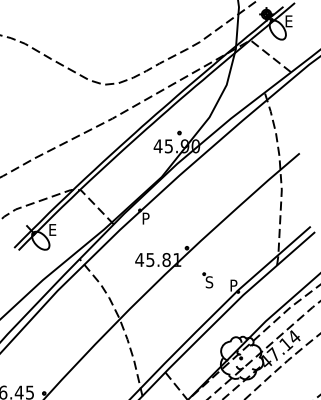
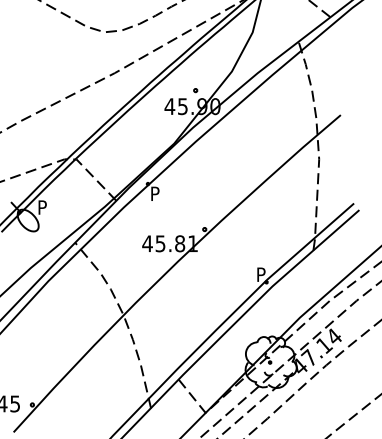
text: (53, 229) -> (43, 206), E -> P
part: (207, 280) -> (229, 268), removed

